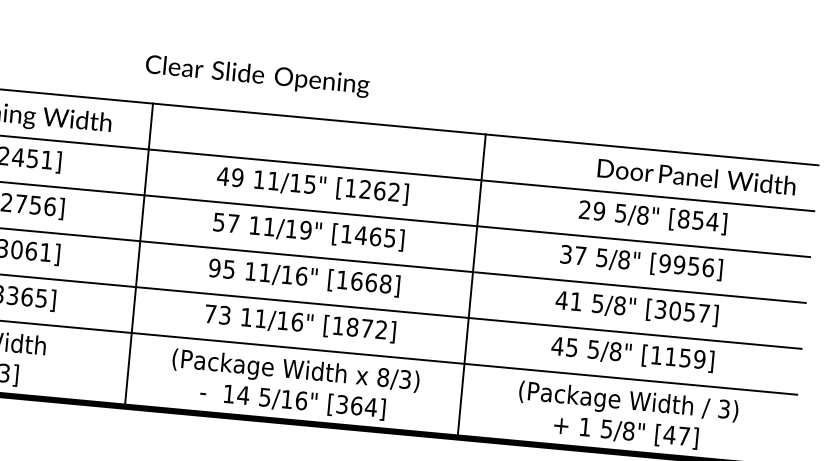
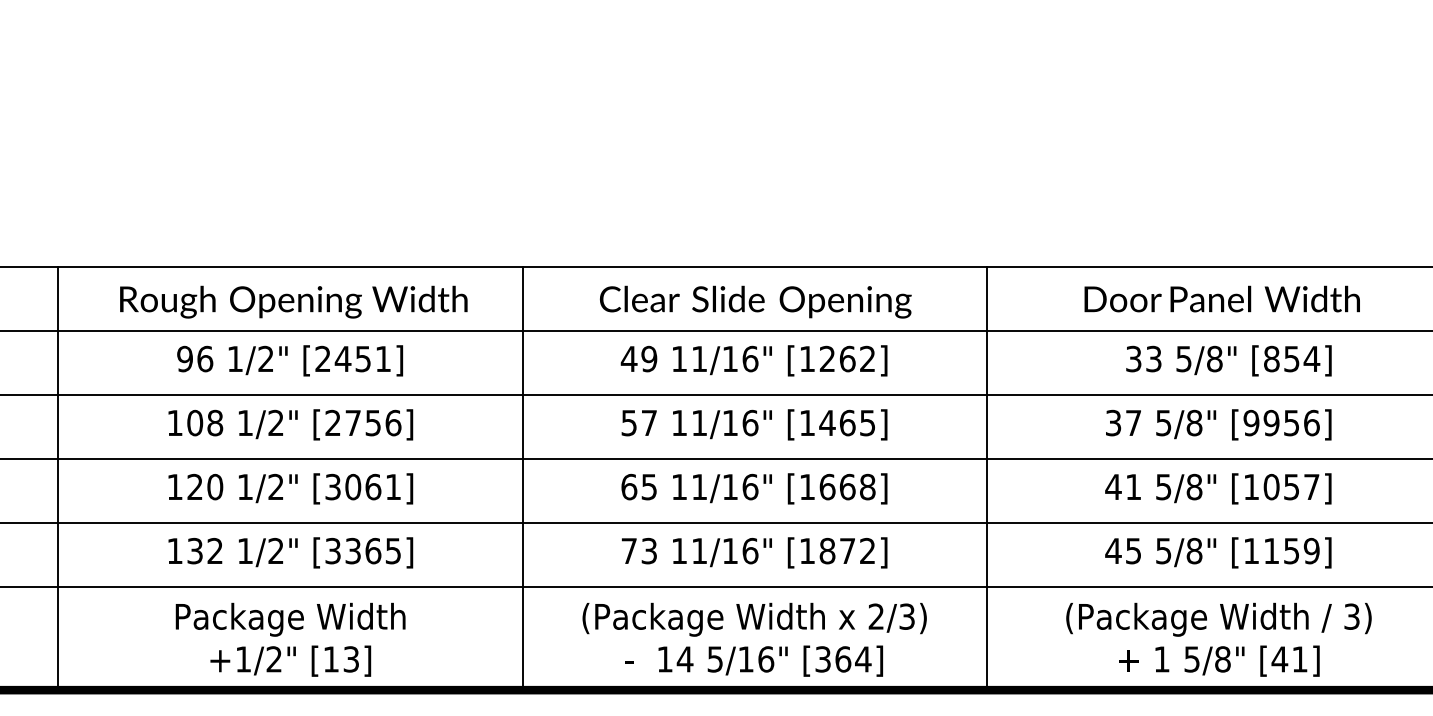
text: (257, 75) -> (755, 301), moved
text: (696, 176) -> (1221, 298), moved
text: (310, 184) -> (750, 358), 11/15" -> 11/16"
text: (591, 210) -> (1143, 359), 29 -> 33
text: (306, 229) -> (750, 422), 11/19" -> 11/16"
text: (215, 267) -> (629, 486), 95 -> 65
text: (660, 309) -> (1251, 486), [3057] -> [1057]
text: (383, 377) -> (876, 616), 8/3) -> 2/3)
text: (683, 436) -> (1299, 659), [47] -> [41]

